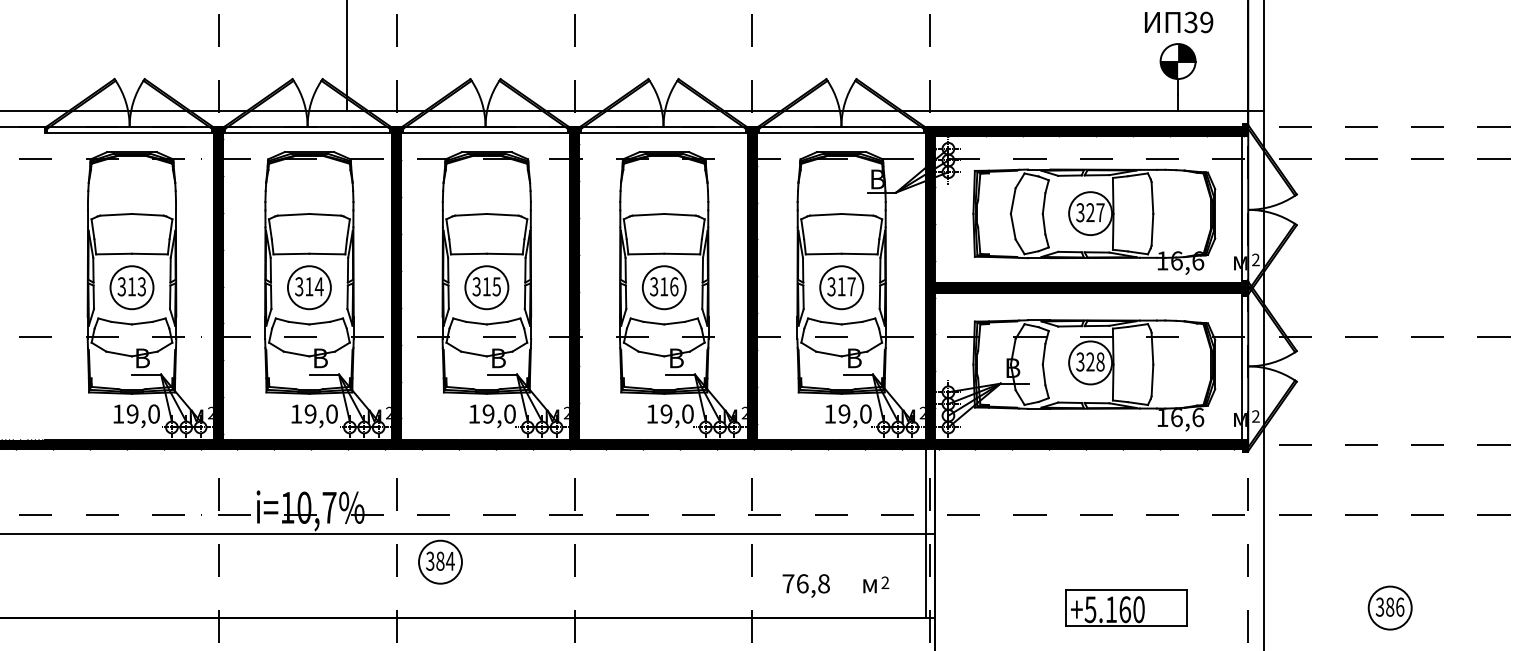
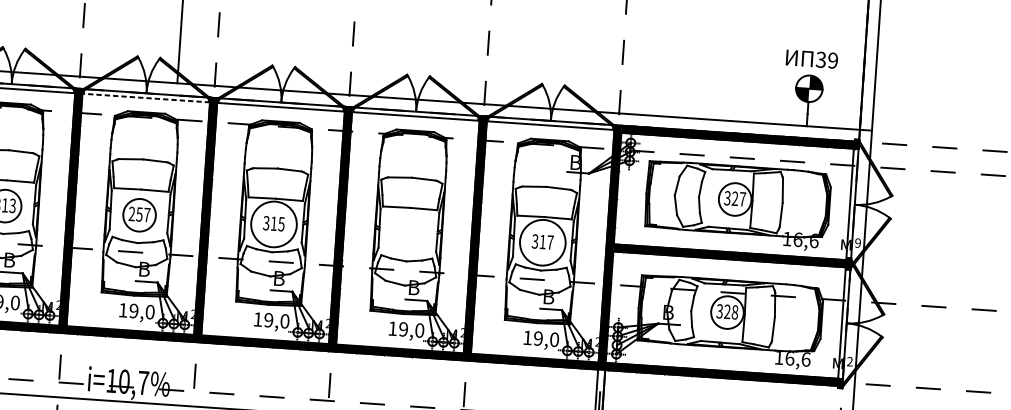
line: (307, 133) -> (146, 98), solid -> dashed
text: (1255, 260) -> (857, 243), 2 -> 9
text: (309, 286) -> (139, 214), 314 -> 257
circle: (486, 287) -> (273, 224), size x1.4
part: (663, 287) -> (407, 233), removed
circle: (841, 287) -> (542, 242), size x1.4

